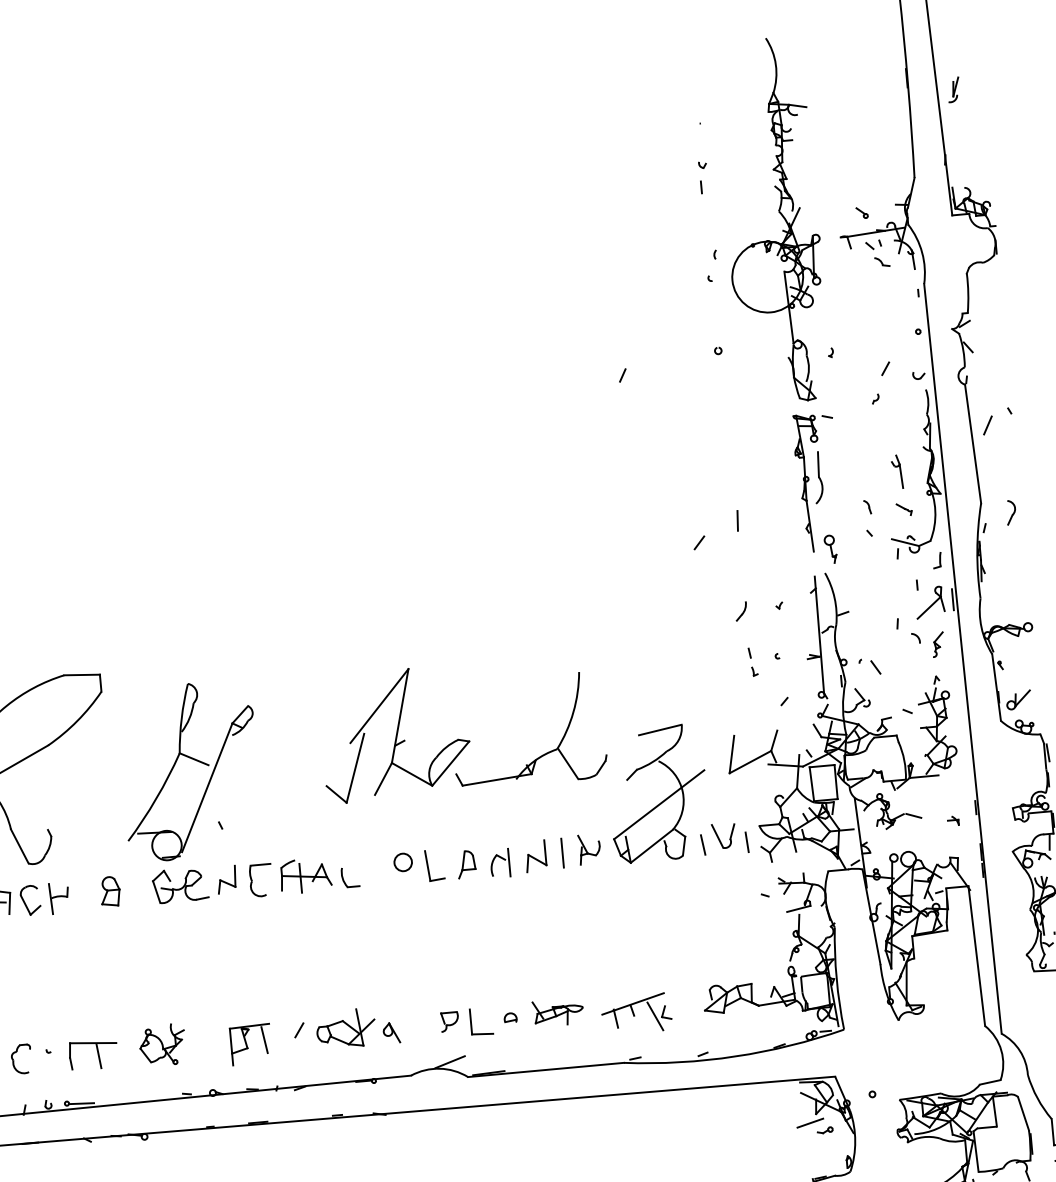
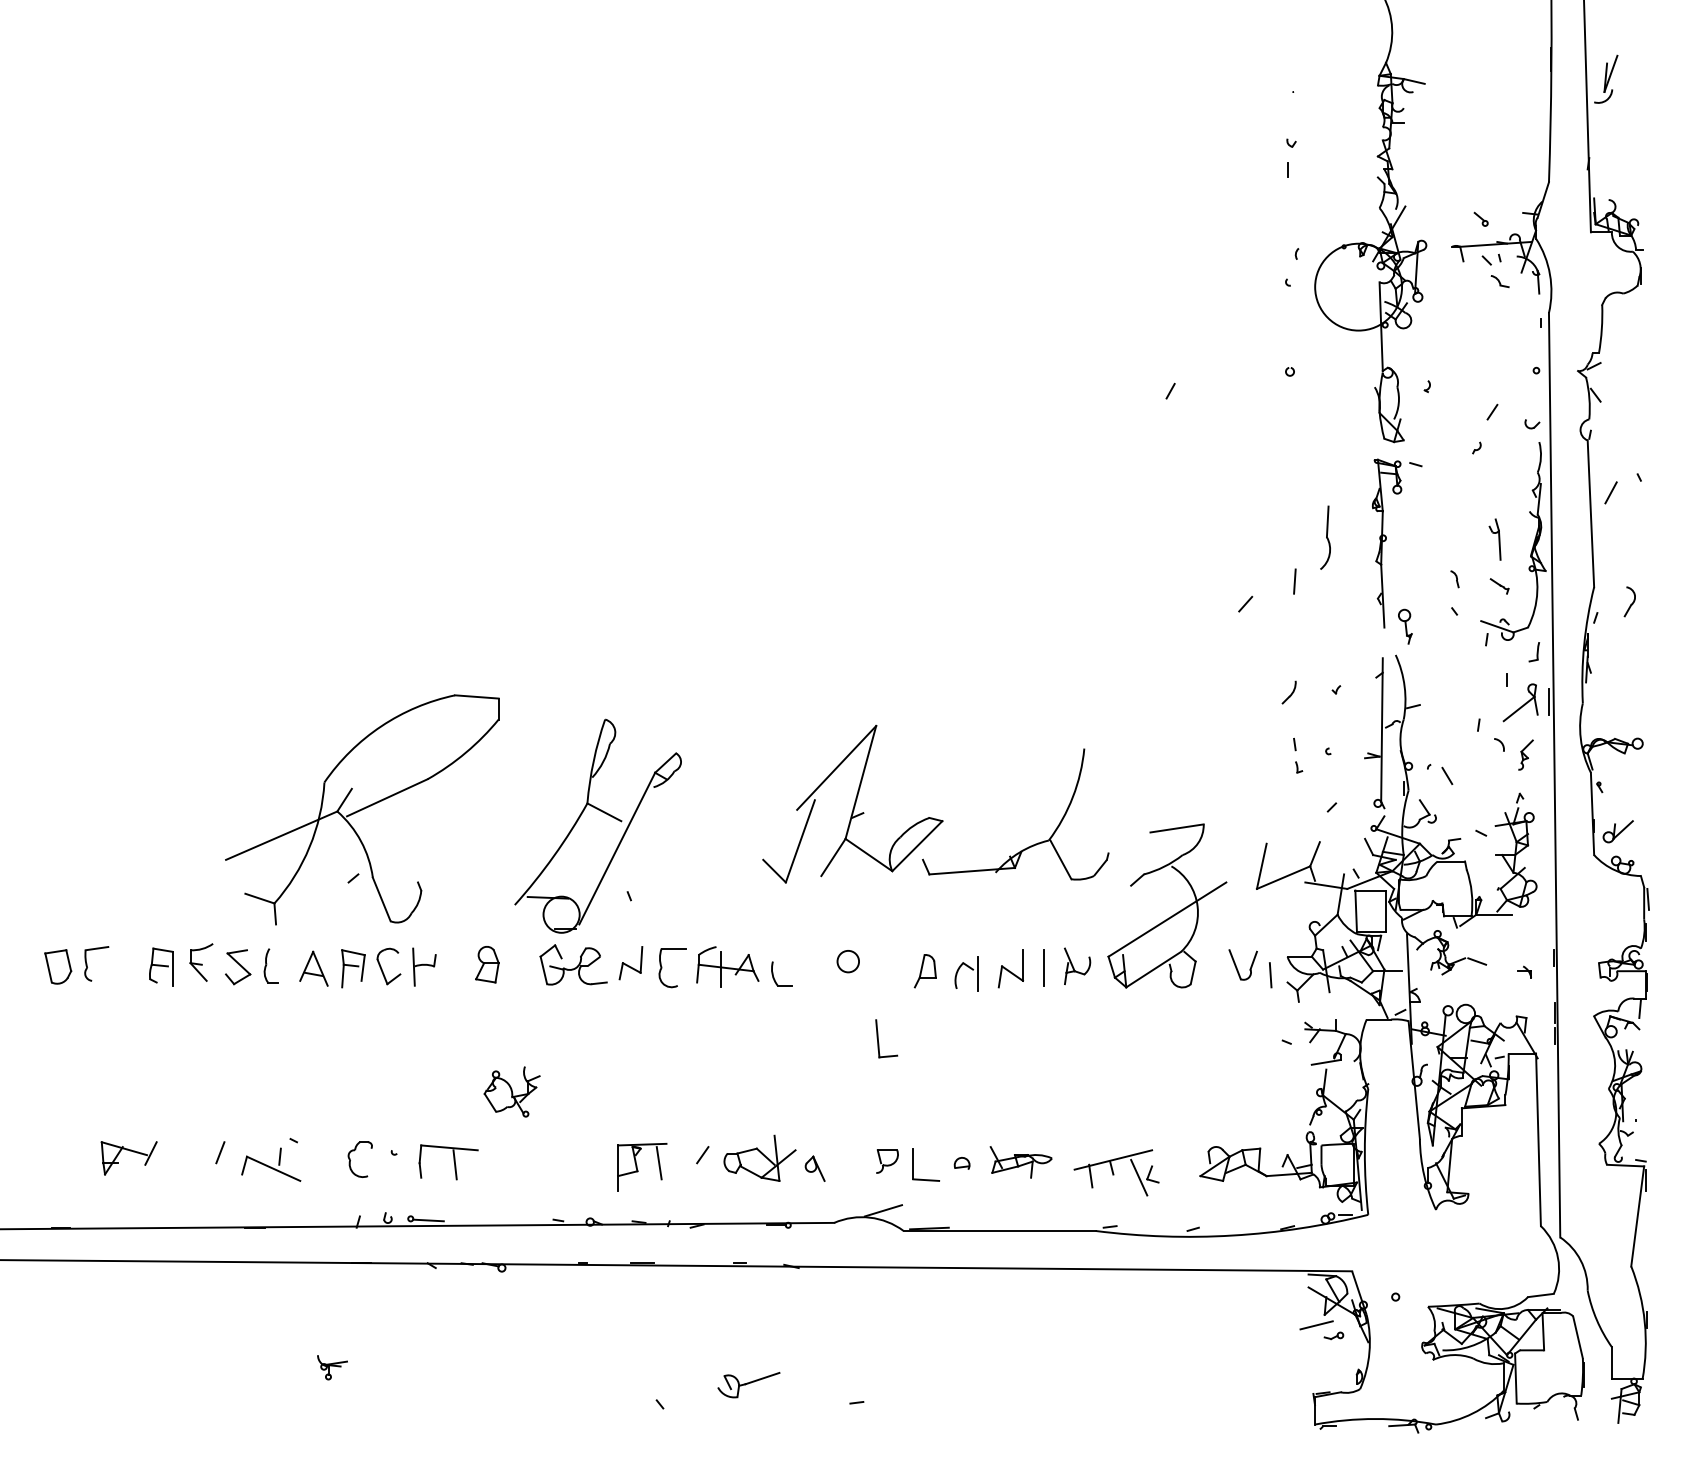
part: (953, 89) -> (1606, 78), size x1.6
part: (817, 477) -> (1325, 537), moved
line: (703, 844) -> (1216, 973), removed
part: (428, 865) -> (878, 1038), moved
part: (162, 1044) -> (511, 1091), moved

